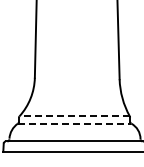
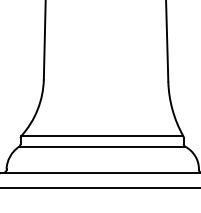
line: (74, 116) -> (102, 136), dashed -> solid
line: (74, 123) -> (102, 146), dashed -> solid

